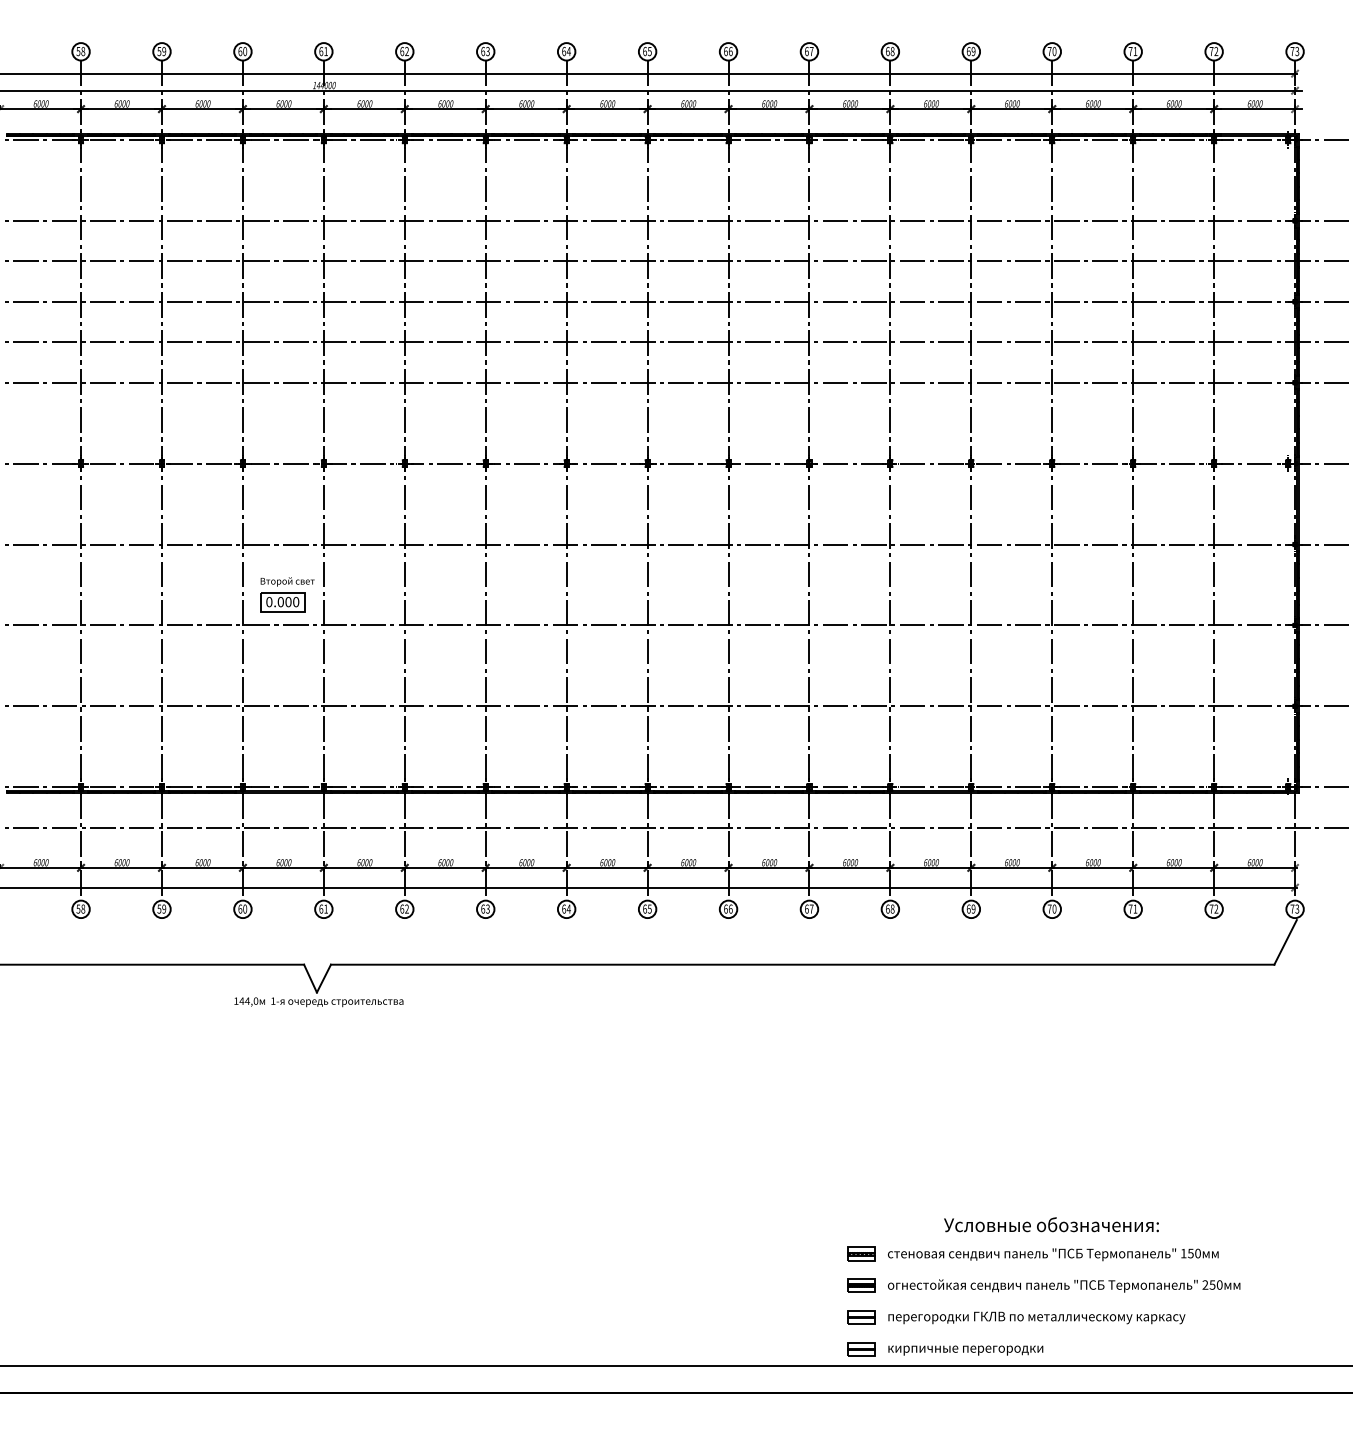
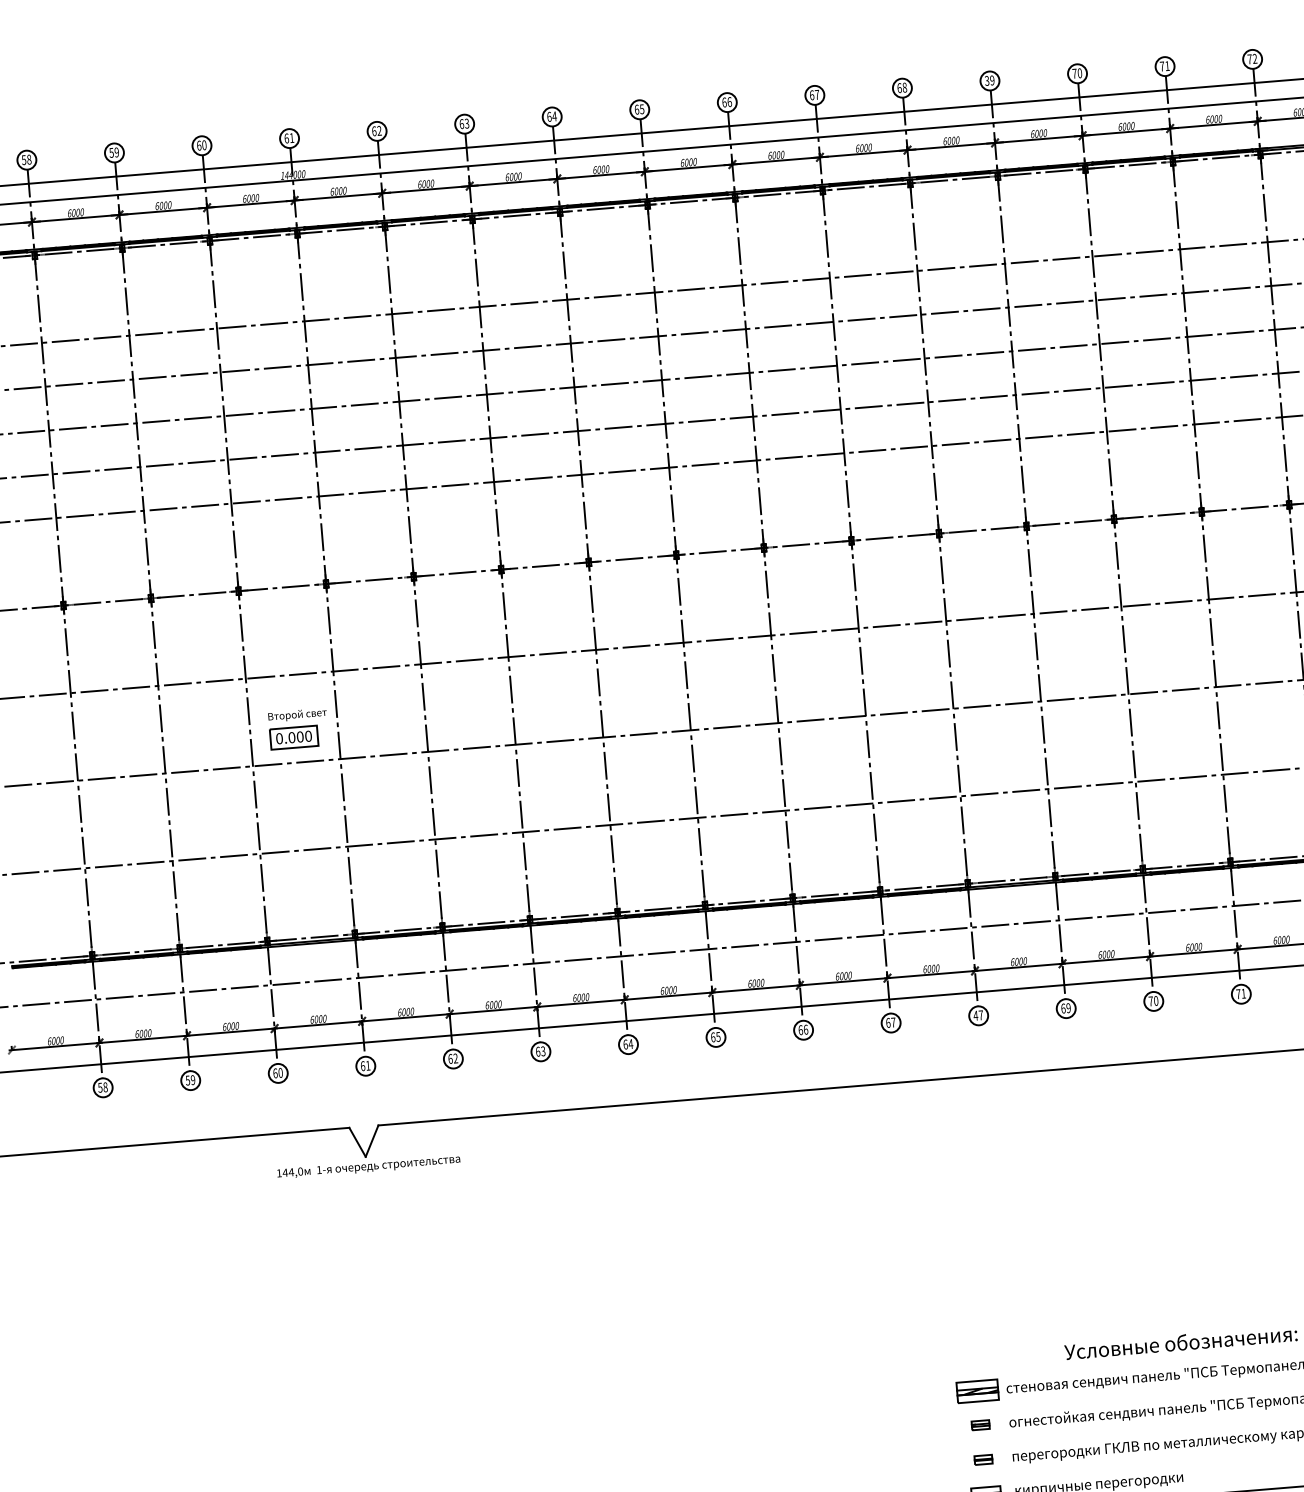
text: (968, 51) -> (986, 80), 69 -> 39
text: (889, 908) -> (977, 1014), 68 -> 47
part: (861, 1253) -> (978, 1390), size x1.4
part: (861, 1285) -> (980, 1425), size x0.6
part: (861, 1317) -> (983, 1459), size x0.6

